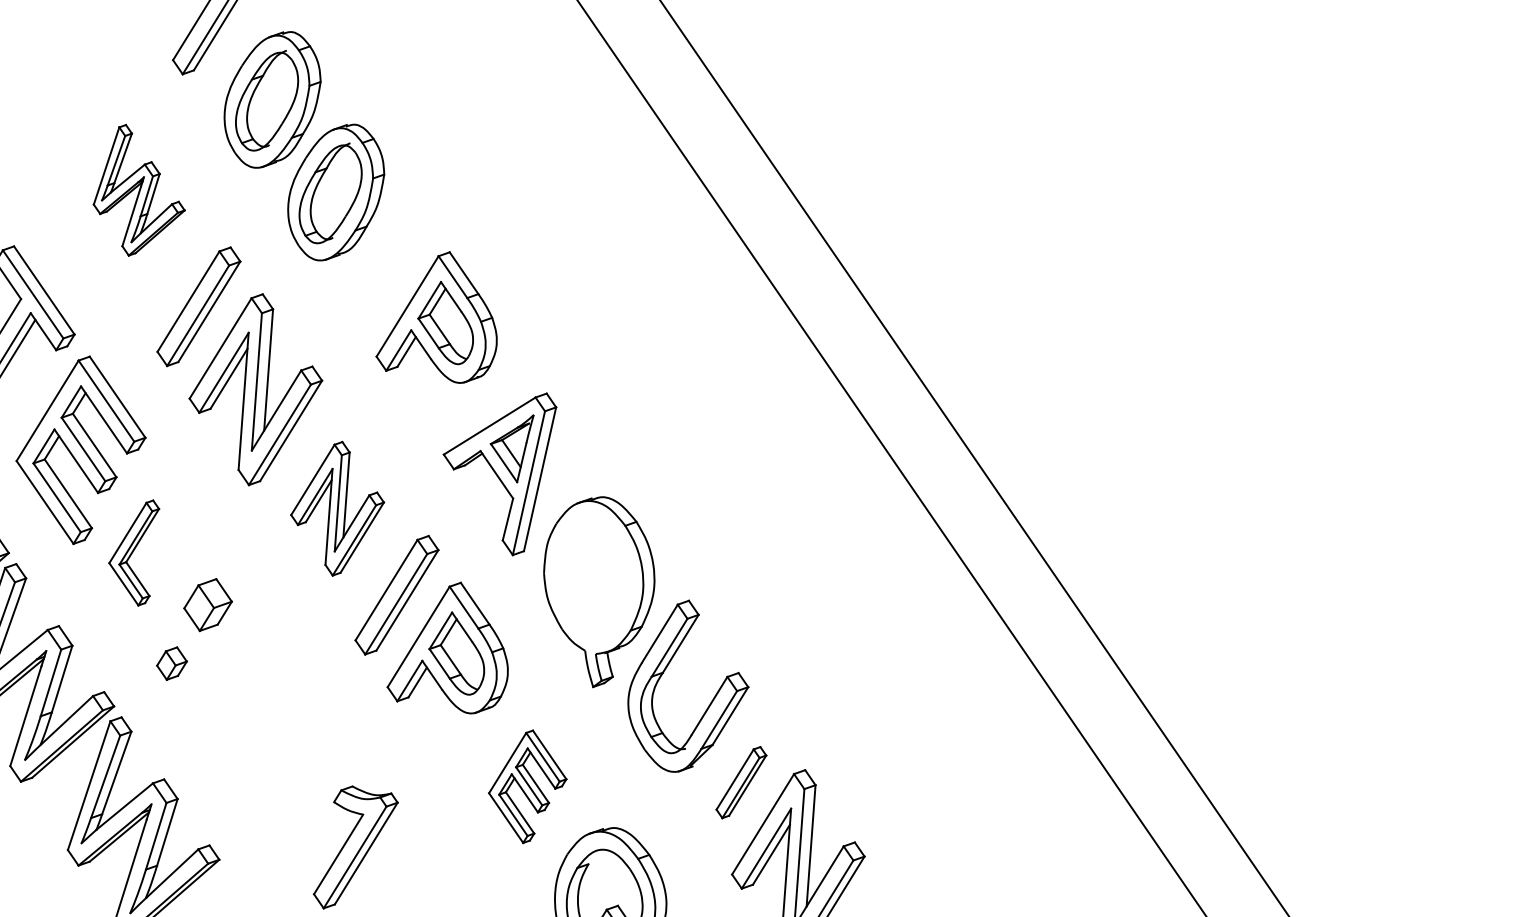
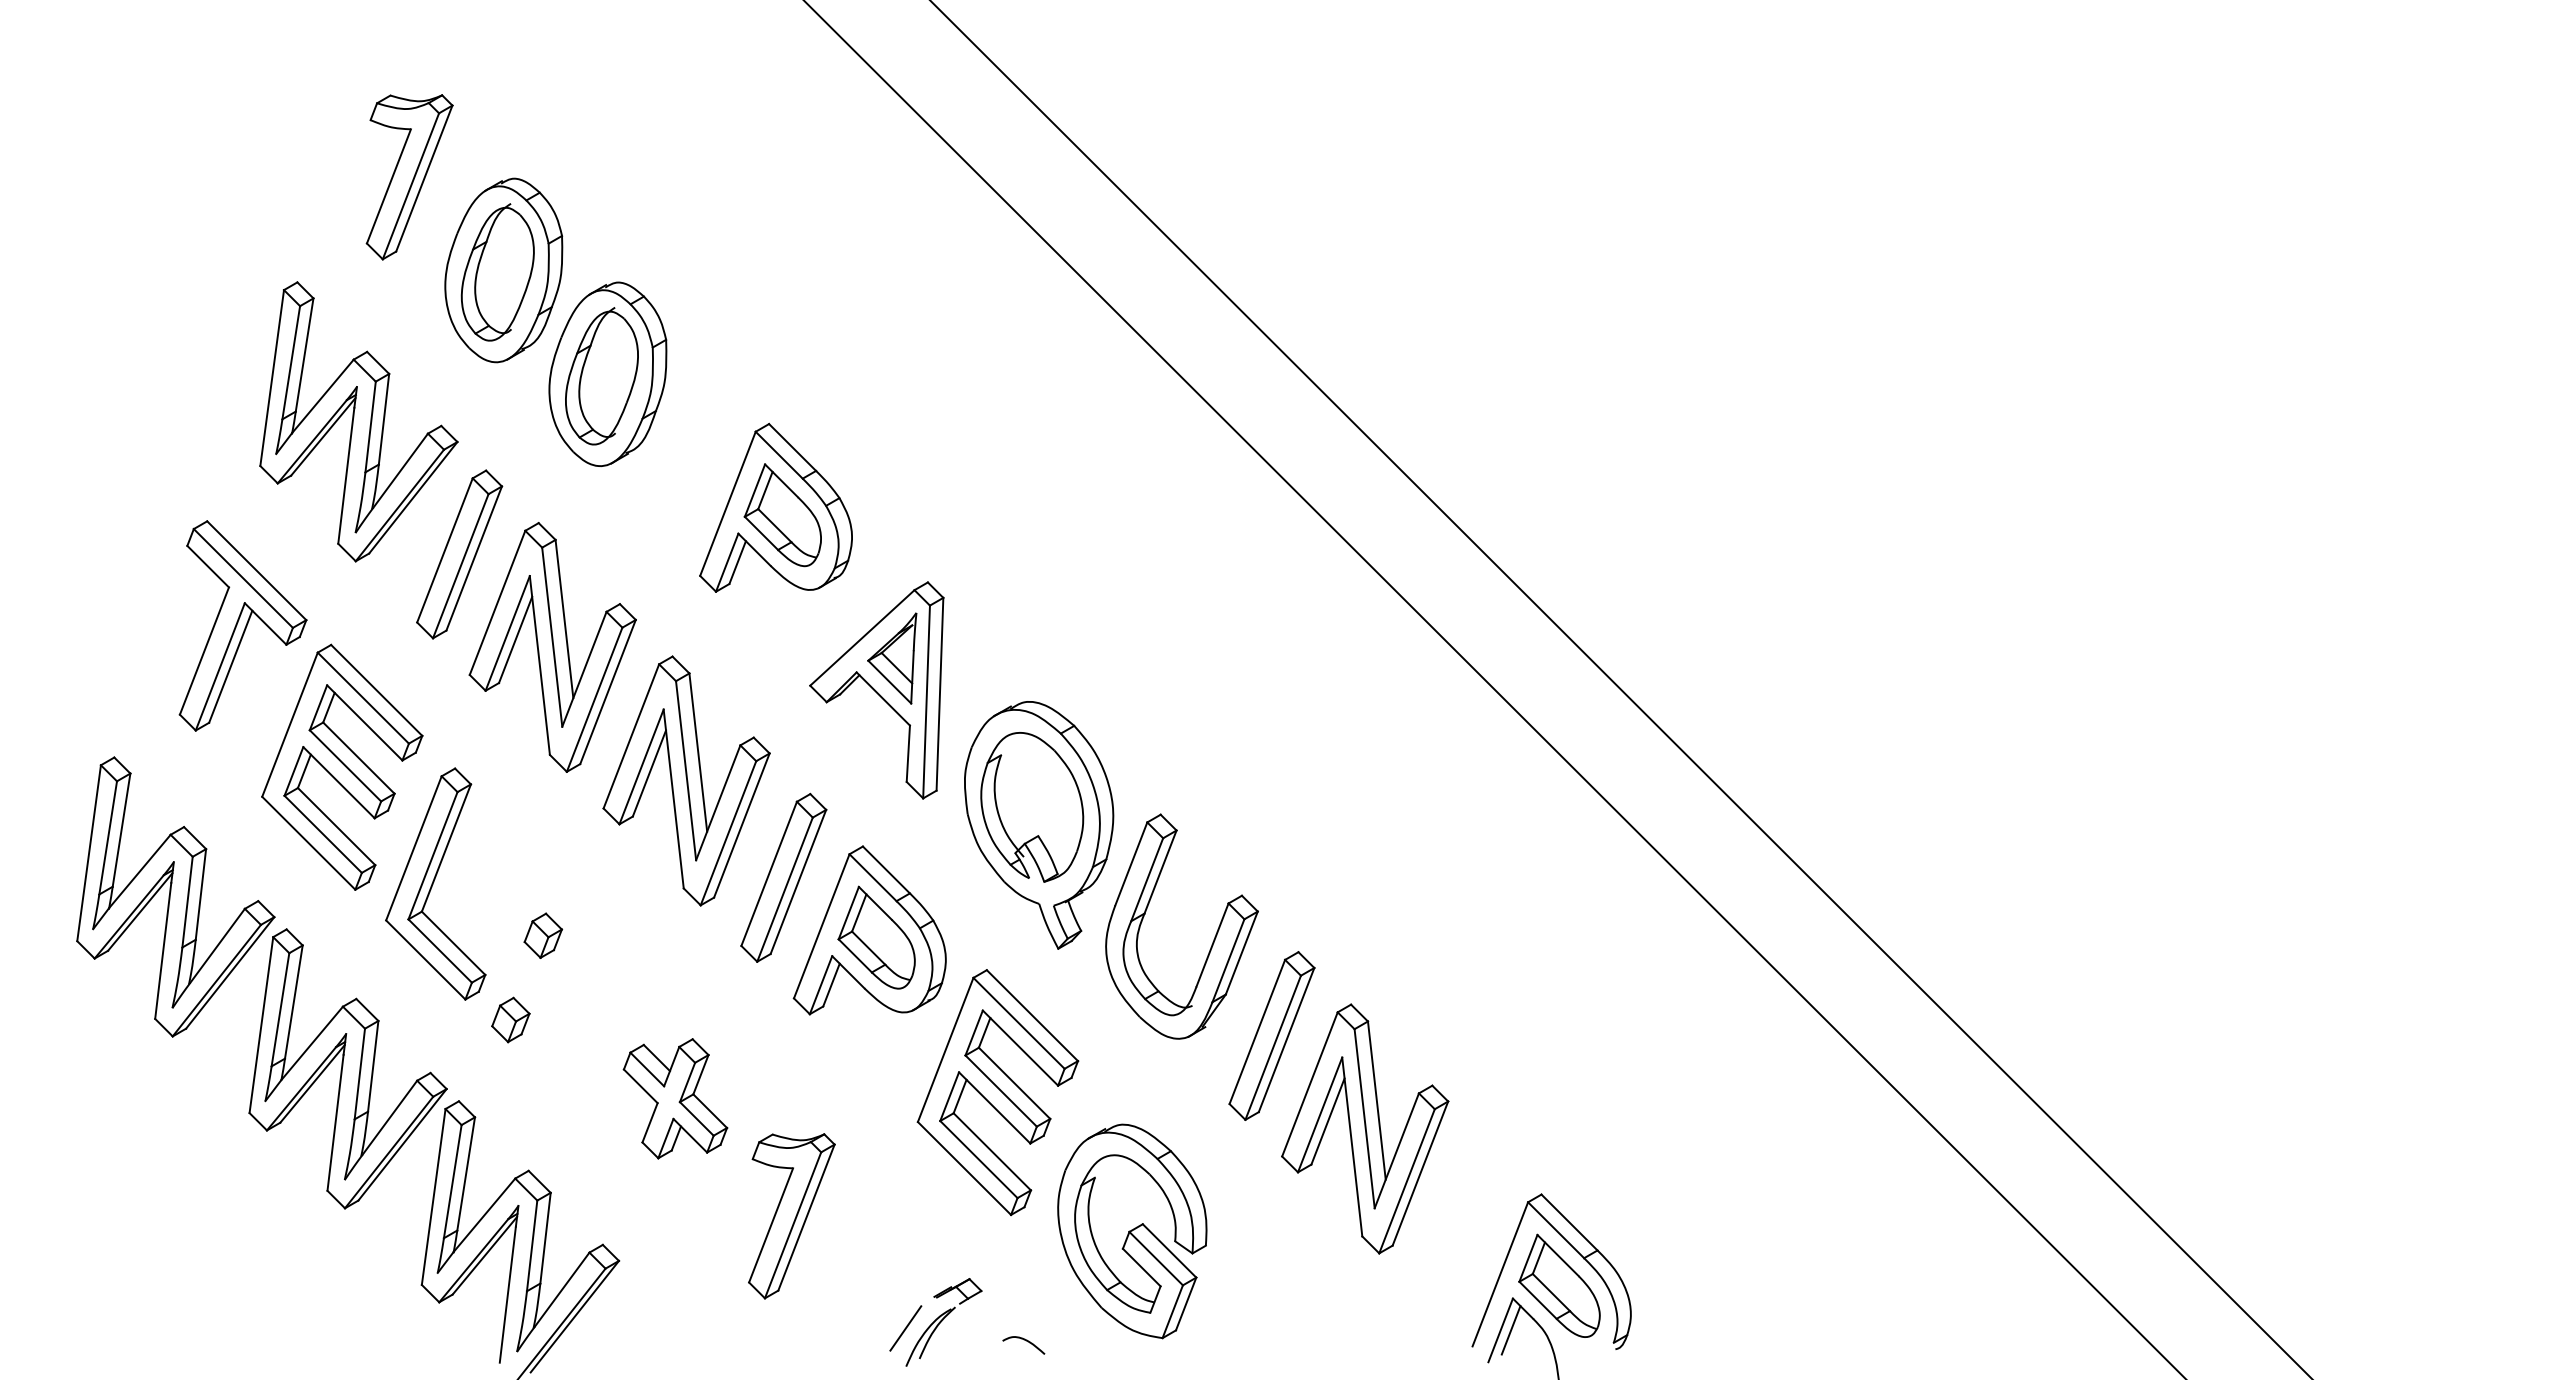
part: (141, 192) -> (358, 421), size x1.67
part: (337, 508) -> (686, 780), size x1.43
part: (134, 550) -> (435, 883), size x1.67
part: (593, 577) -> (1032, 807), added
part: (208, 604) -> (543, 935), size x0.62
part: (284, 745) -> (675, 1098), added
part: (741, 782) -> (1271, 1035), size x1.67
part: (527, 786) -> (997, 1092), size x1.67

